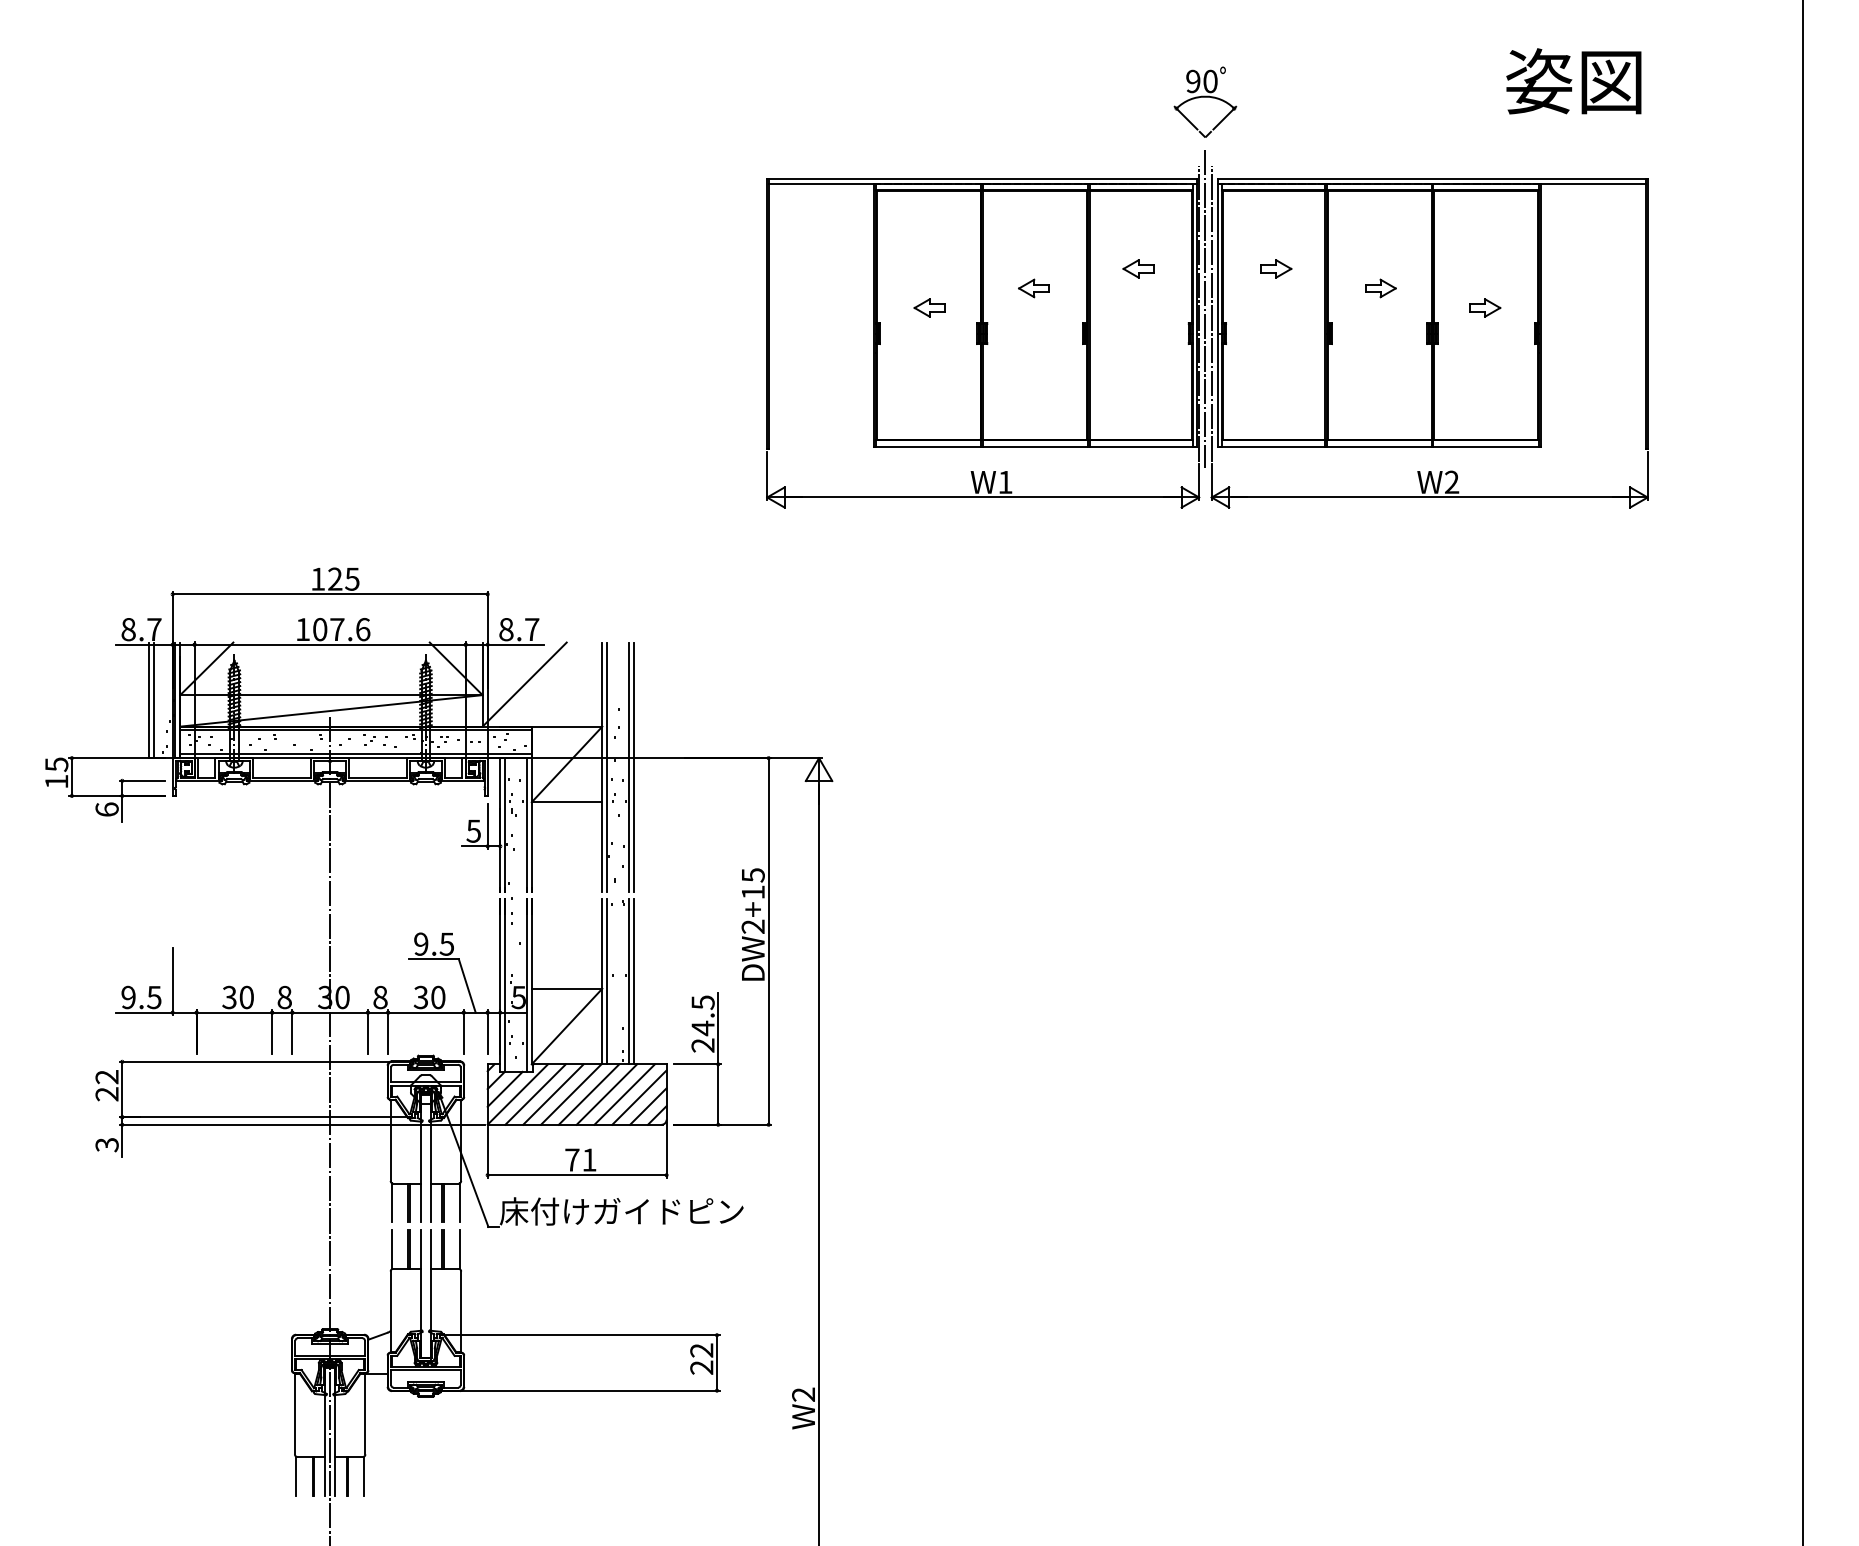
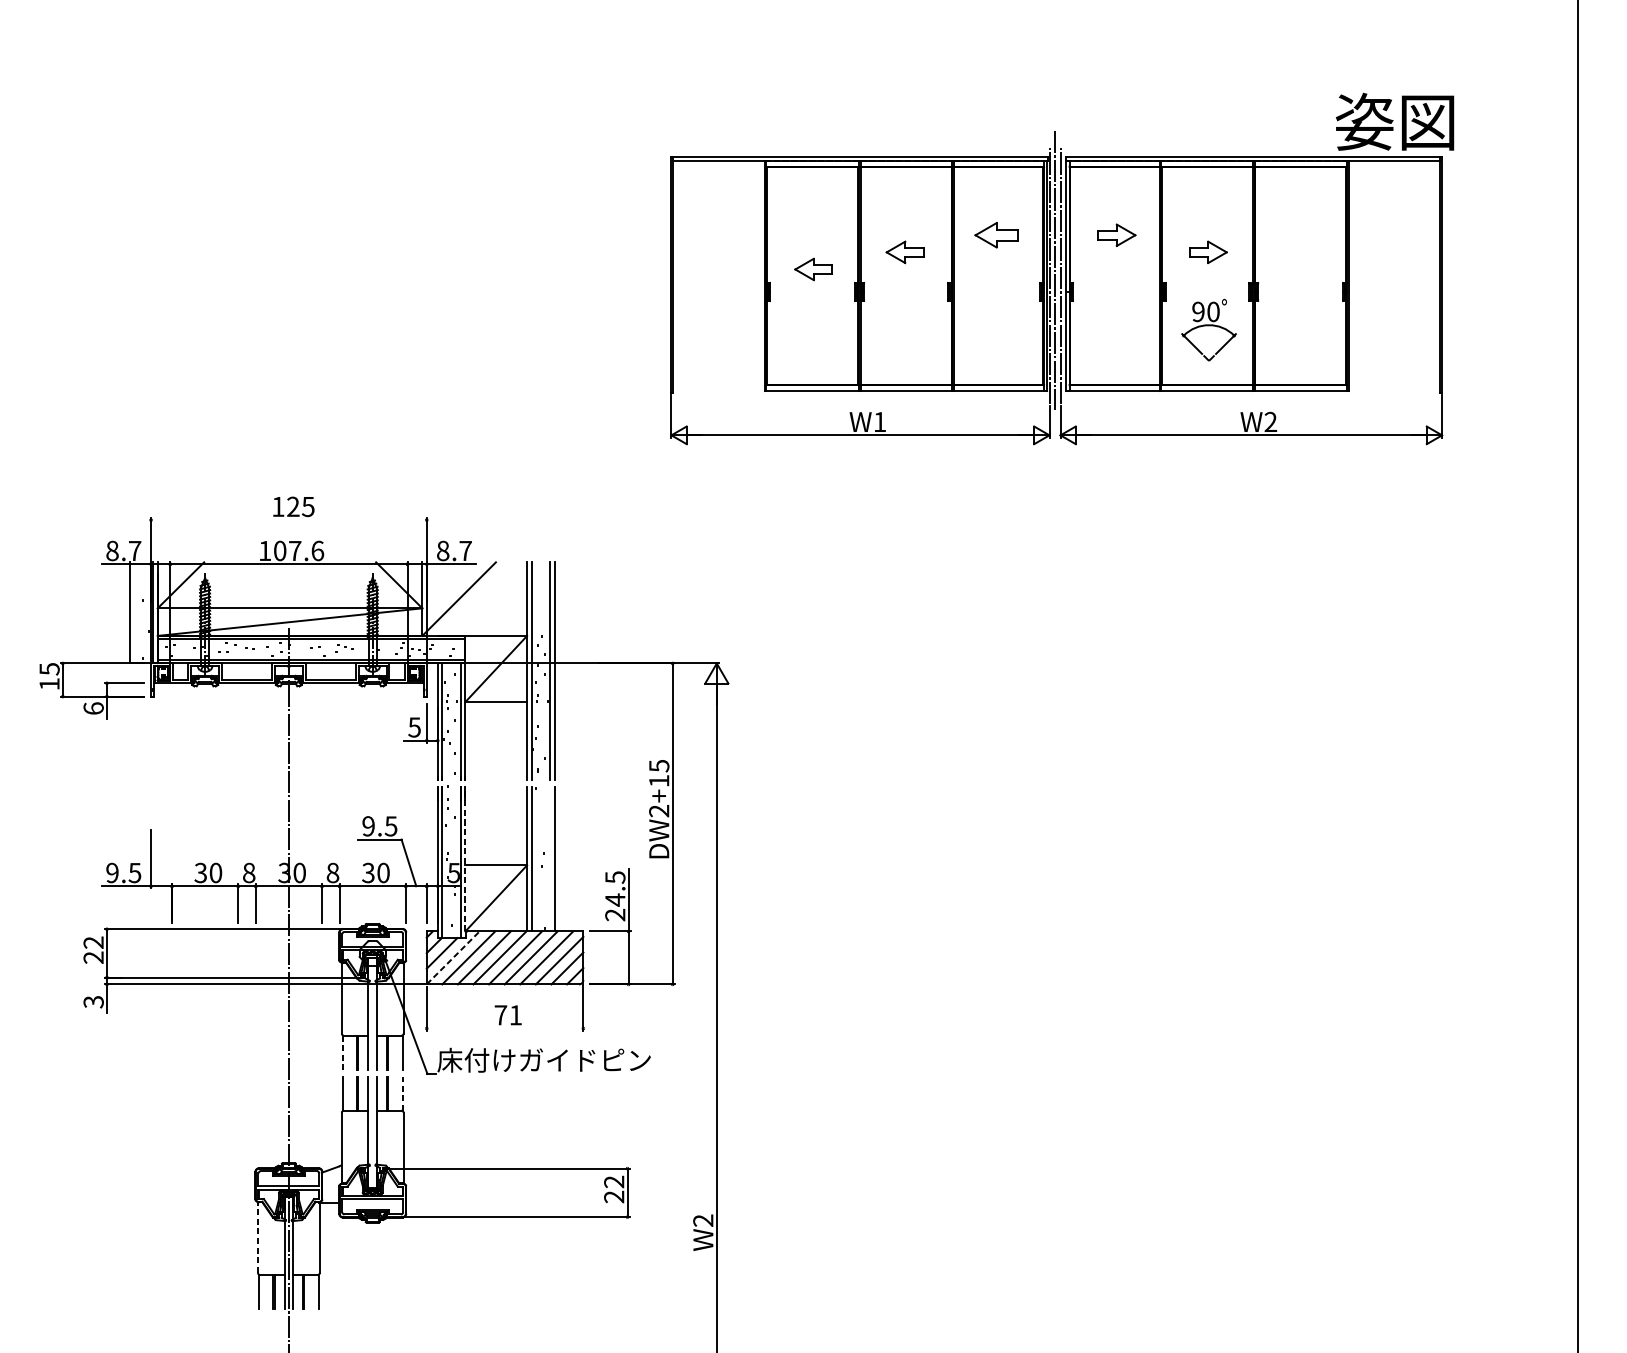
text: (1573, 81) -> (1394, 121), moved
part: (1205, 101) -> (1209, 329), moved
part: (1138, 268) -> (996, 234), size x1.6
part: (1276, 268) -> (1117, 234), size x1.4
part: (1033, 288) -> (904, 252), size x1.4
part: (1380, 288) -> (1208, 252), size x1.4
part: (929, 307) -> (813, 269), size x1.4
part: (1485, 307) -> (1300, 269), removed
line: (329, 594) -> (288, 520), removed
line: (153, 700) -> (134, 613), removed
line: (531, 981) -> (465, 859), solid -> dashed
line: (628, 981) -> (550, 859), removed
line: (517, 1094) -> (452, 957), solid -> dashed
line: (576, 1175) -> (504, 1028), removed
line: (391, 1202) -> (342, 1052), solid -> dashed
line: (459, 1249) -> (402, 1093), solid -> dashed
line: (294, 1414) -> (257, 1238), solid -> dashed

